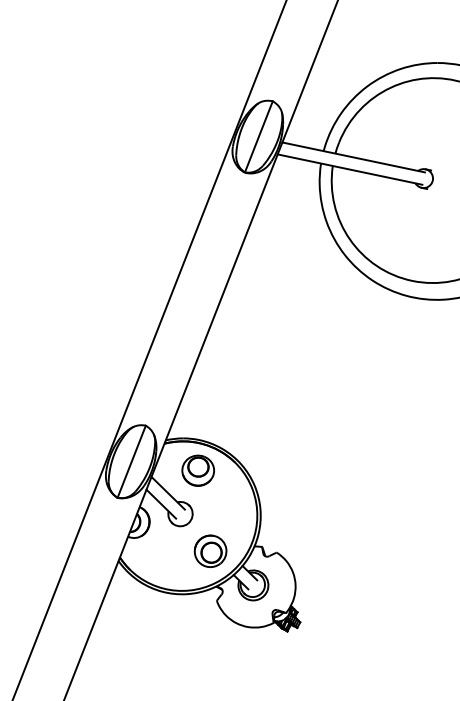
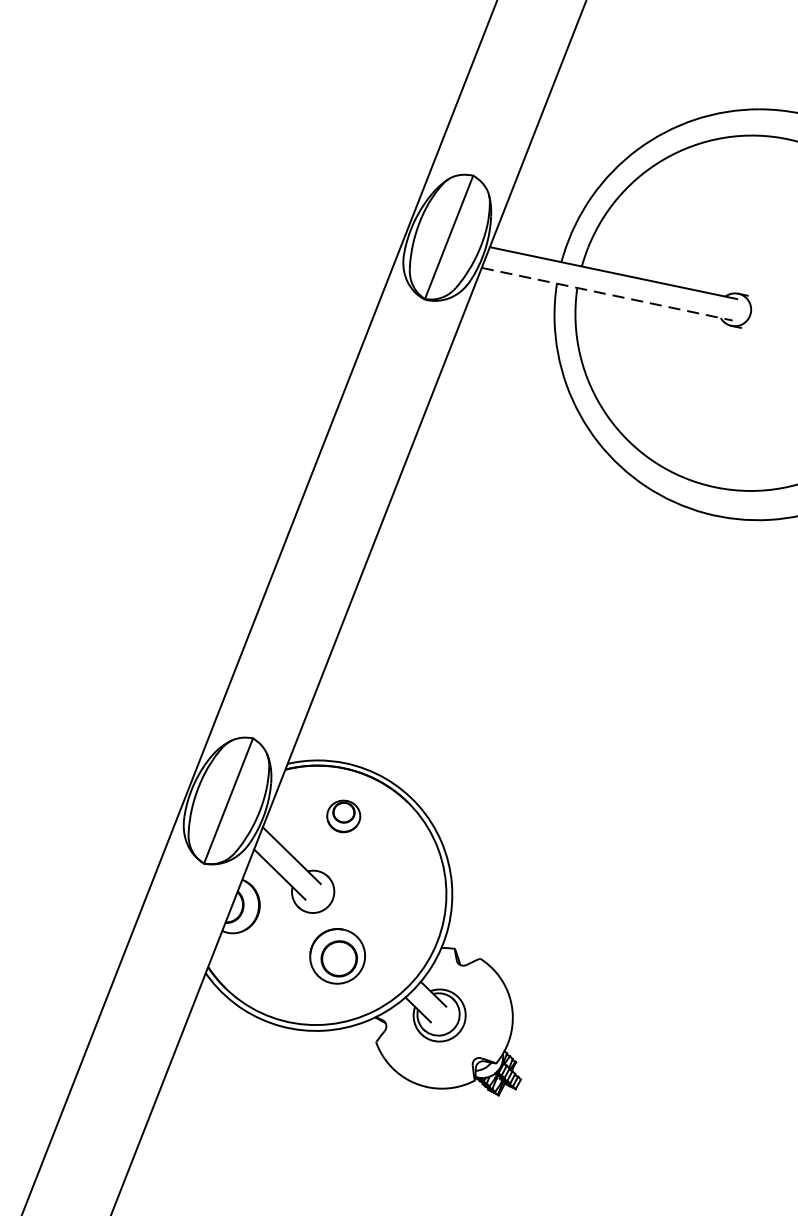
line: (350, 169) -> (608, 294), solid -> dashed
part: (197, 470) -> (342, 816), size x0.6
part: (210, 550) -> (337, 954), moved

